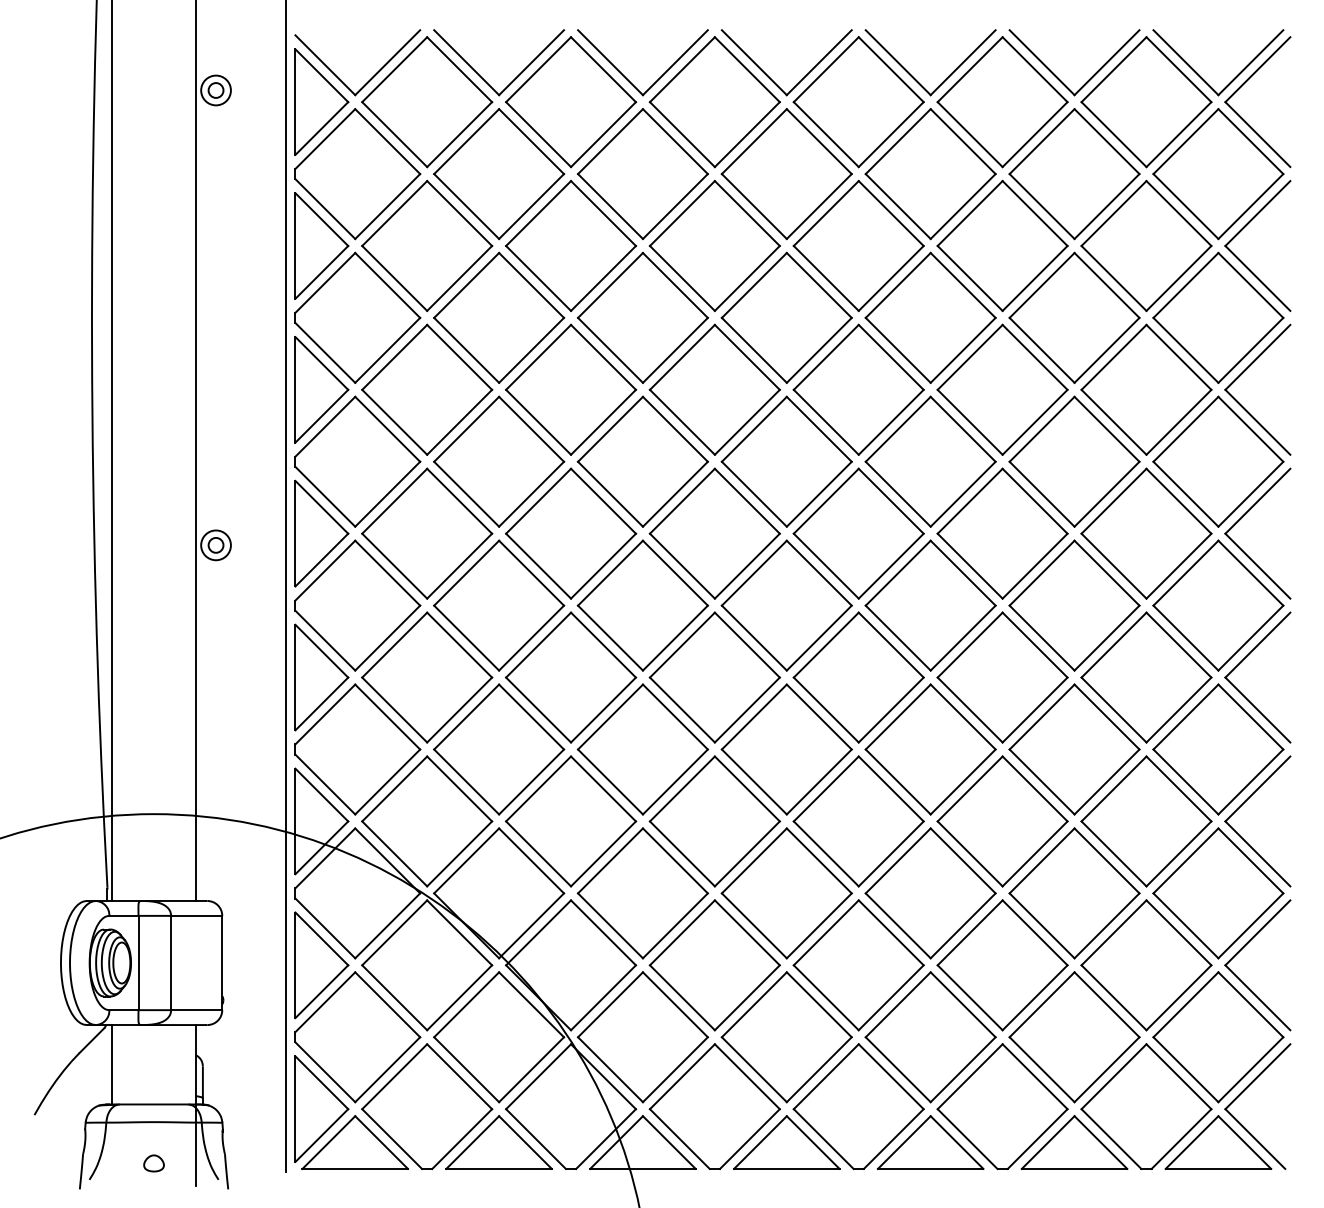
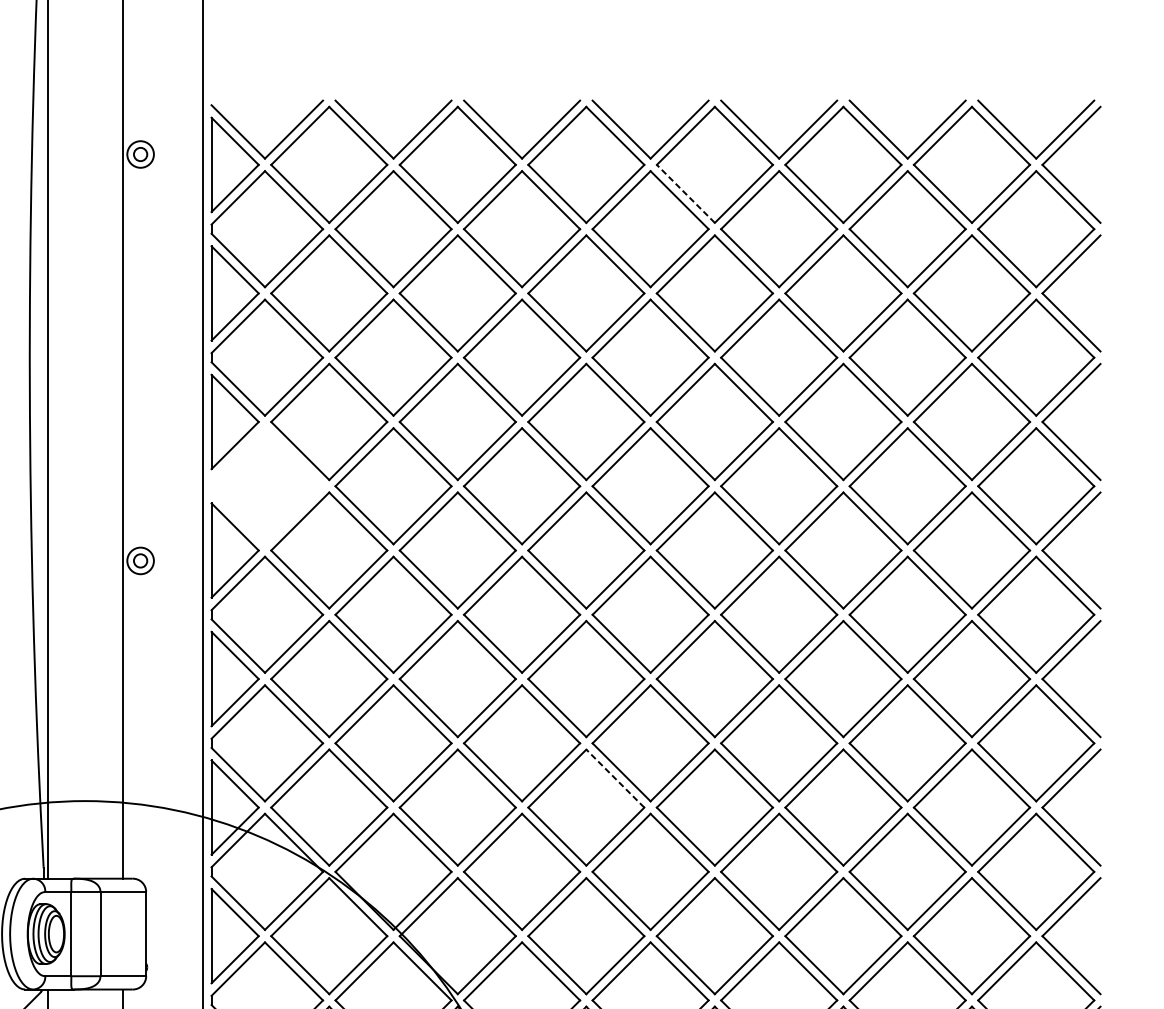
line: (826, 134) -> (686, 193), solid -> dashed
part: (357, 461) -> (267, 486), removed
line: (747, 788) -> (615, 778), solid -> dashed

